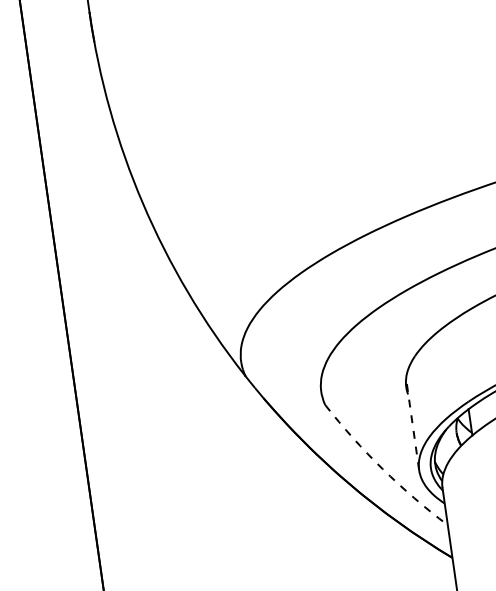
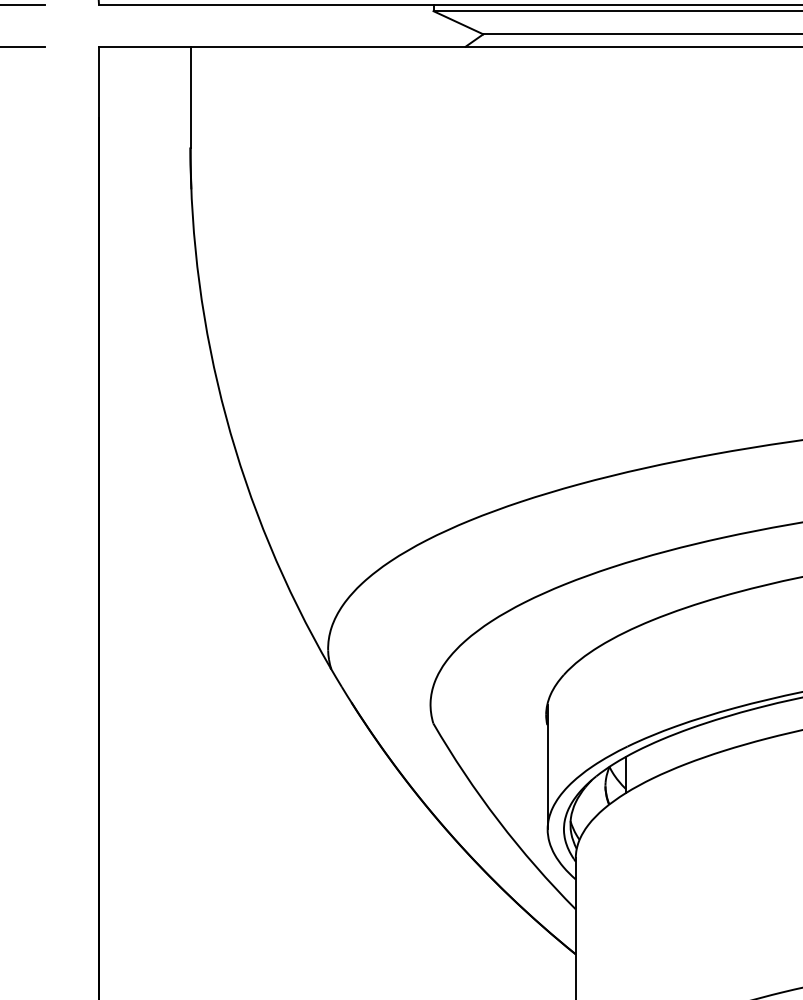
line: (412, 424) -> (547, 766), dashed -> solid
arc: (382, 468) -> (498, 820), dashed -> solid

